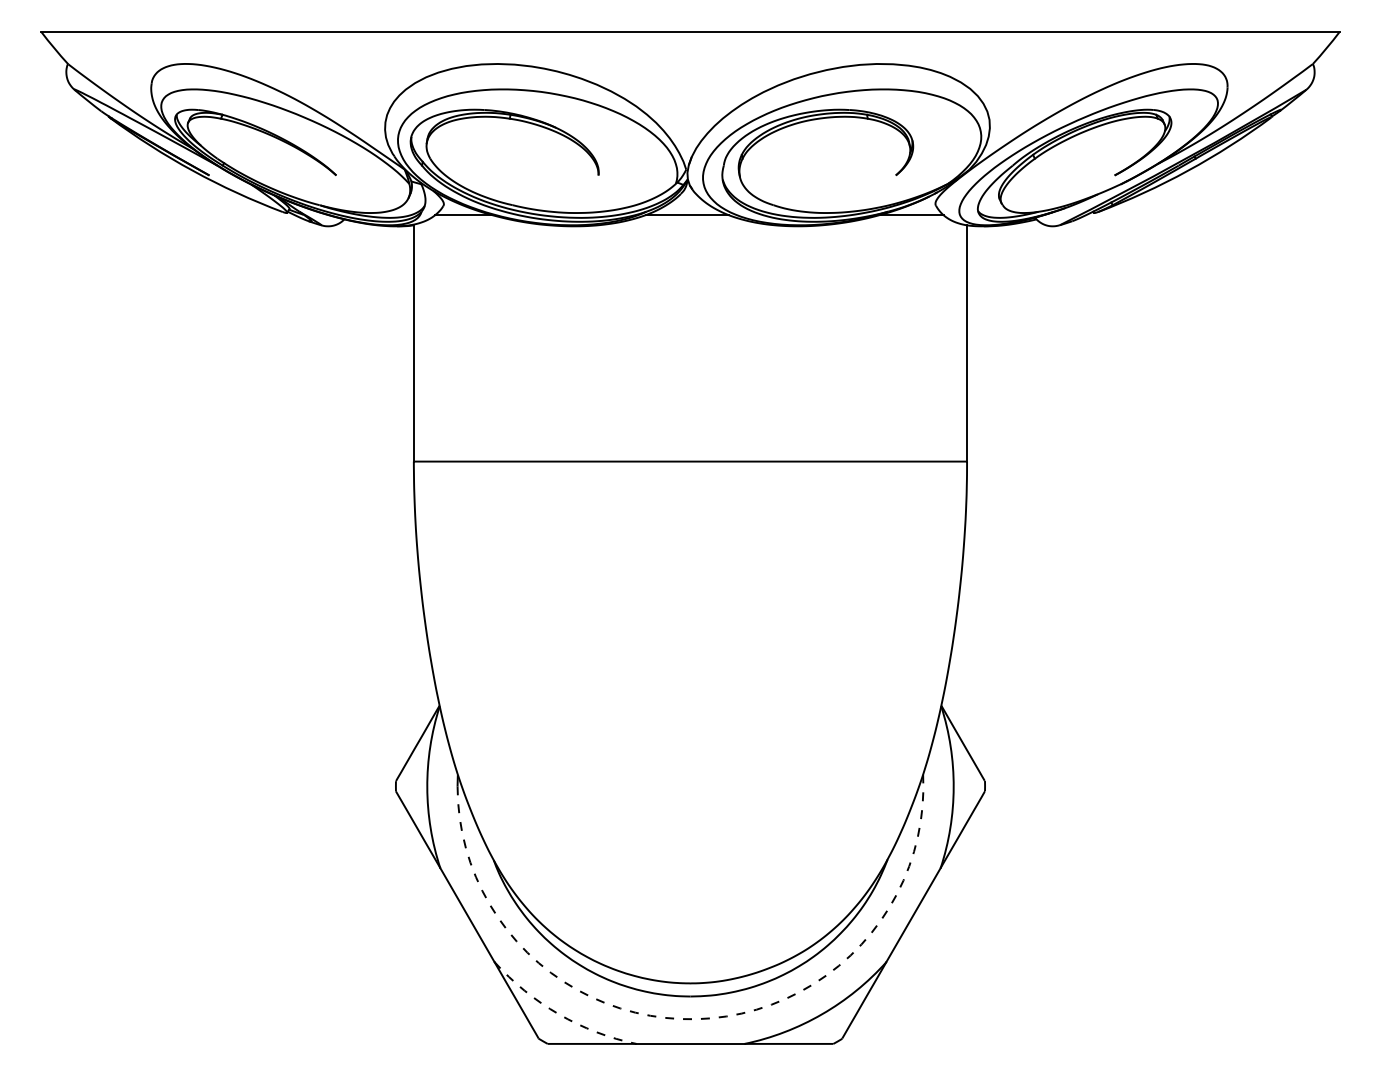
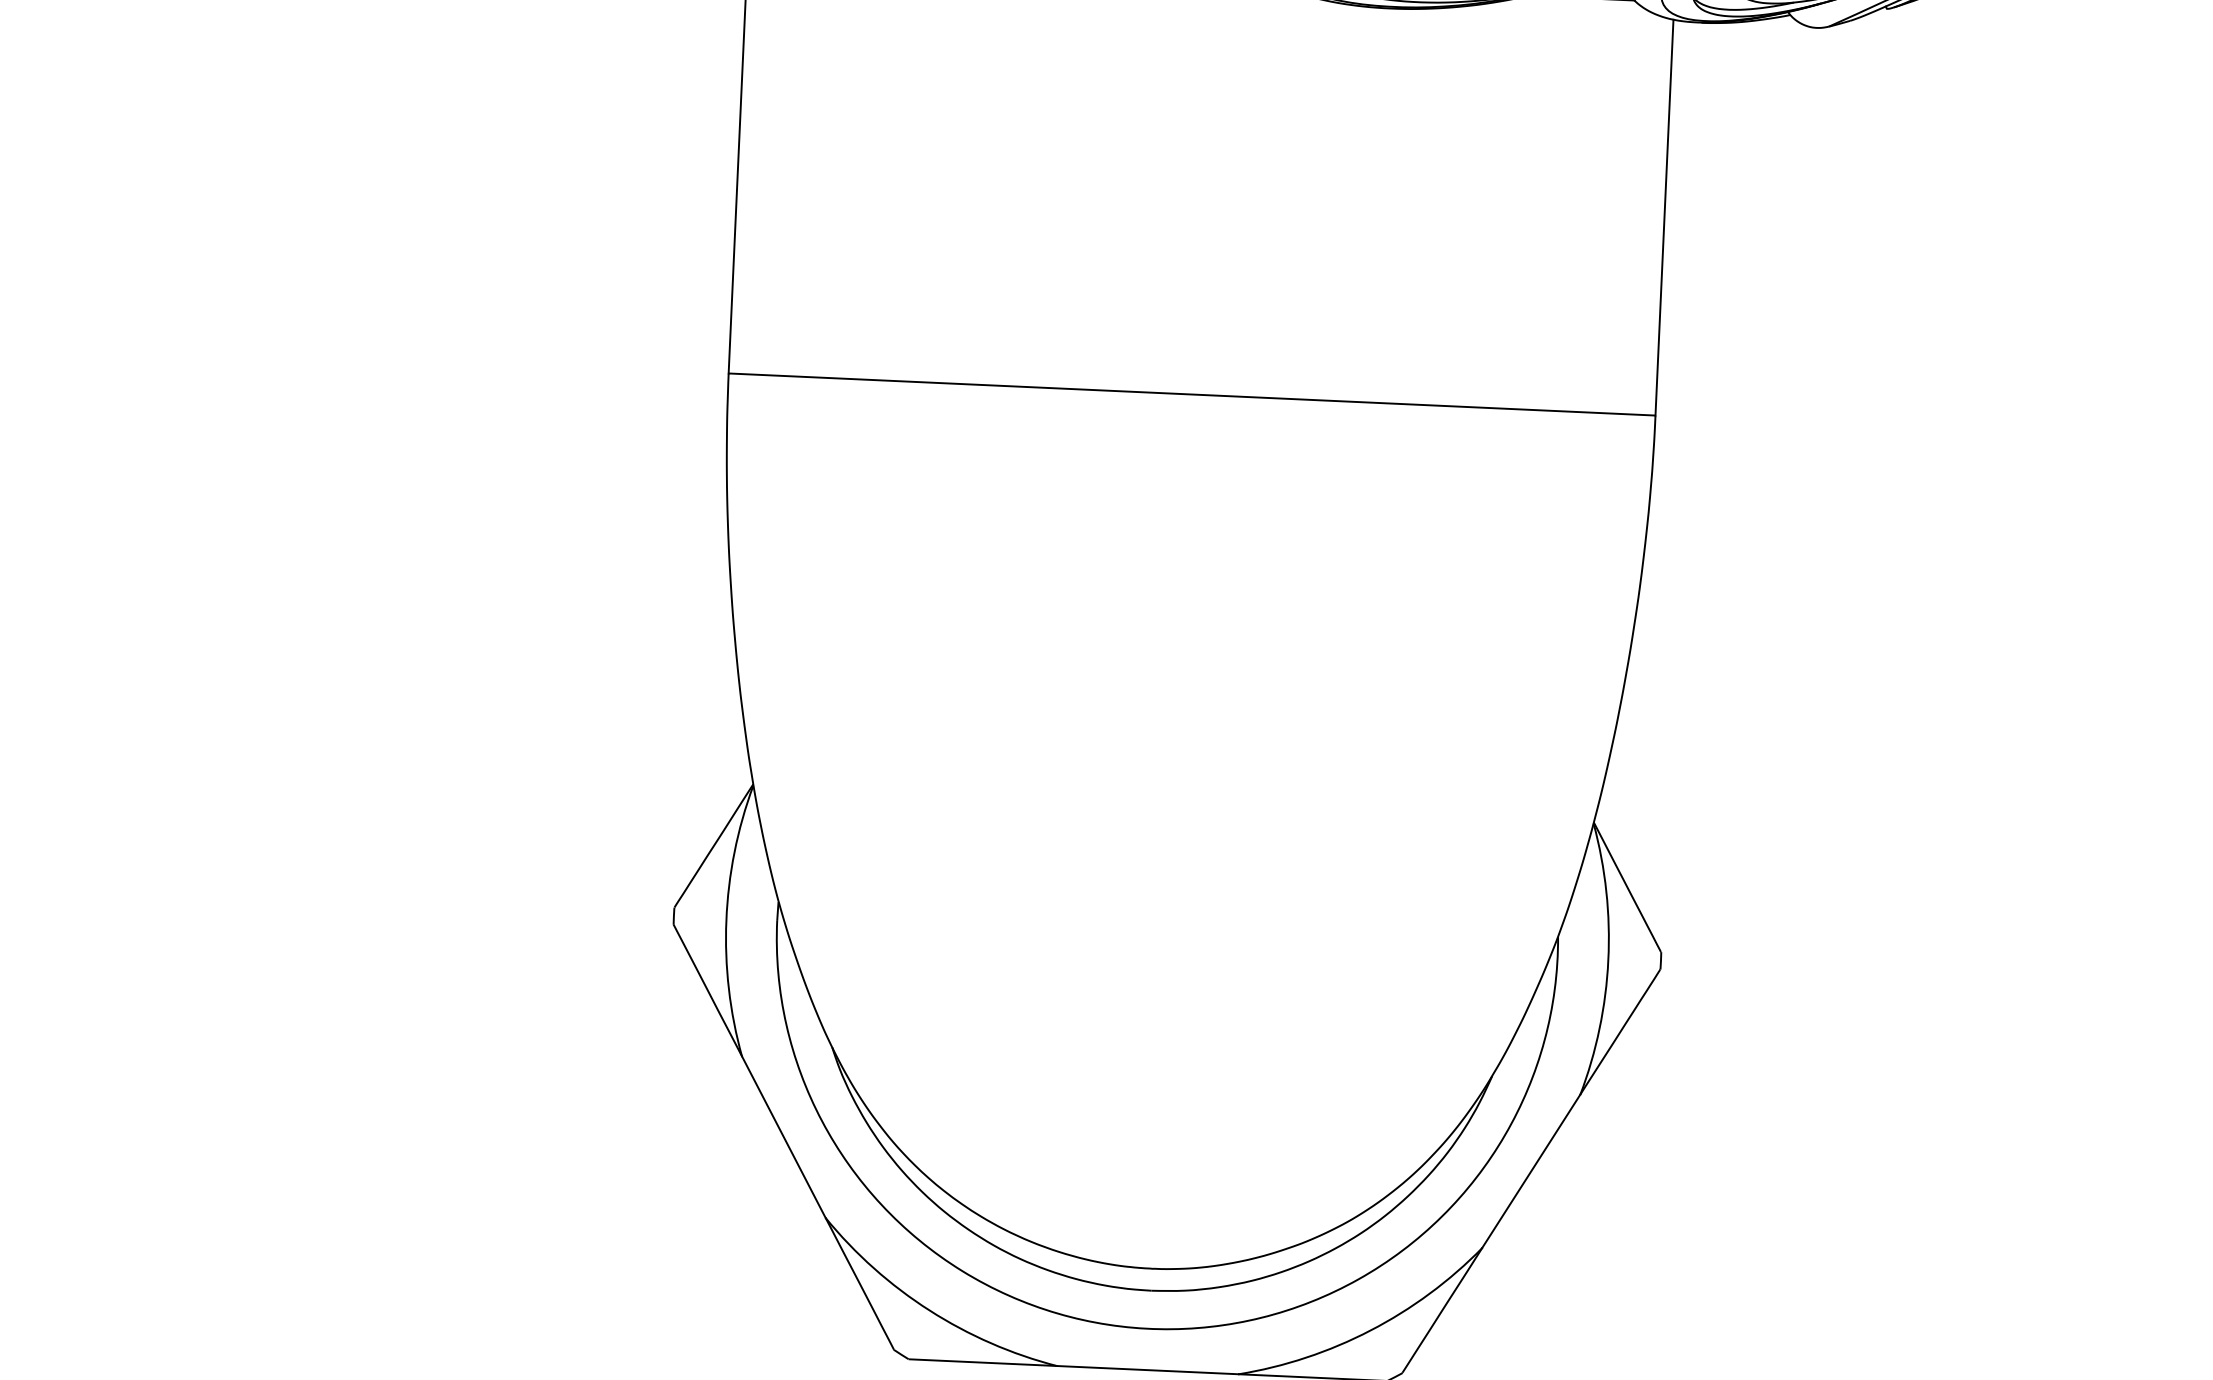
arc: (558, 1014) -> (928, 1310), dashed -> solid
arc: (696, 1019) -> (1159, 1329), dashed -> solid

